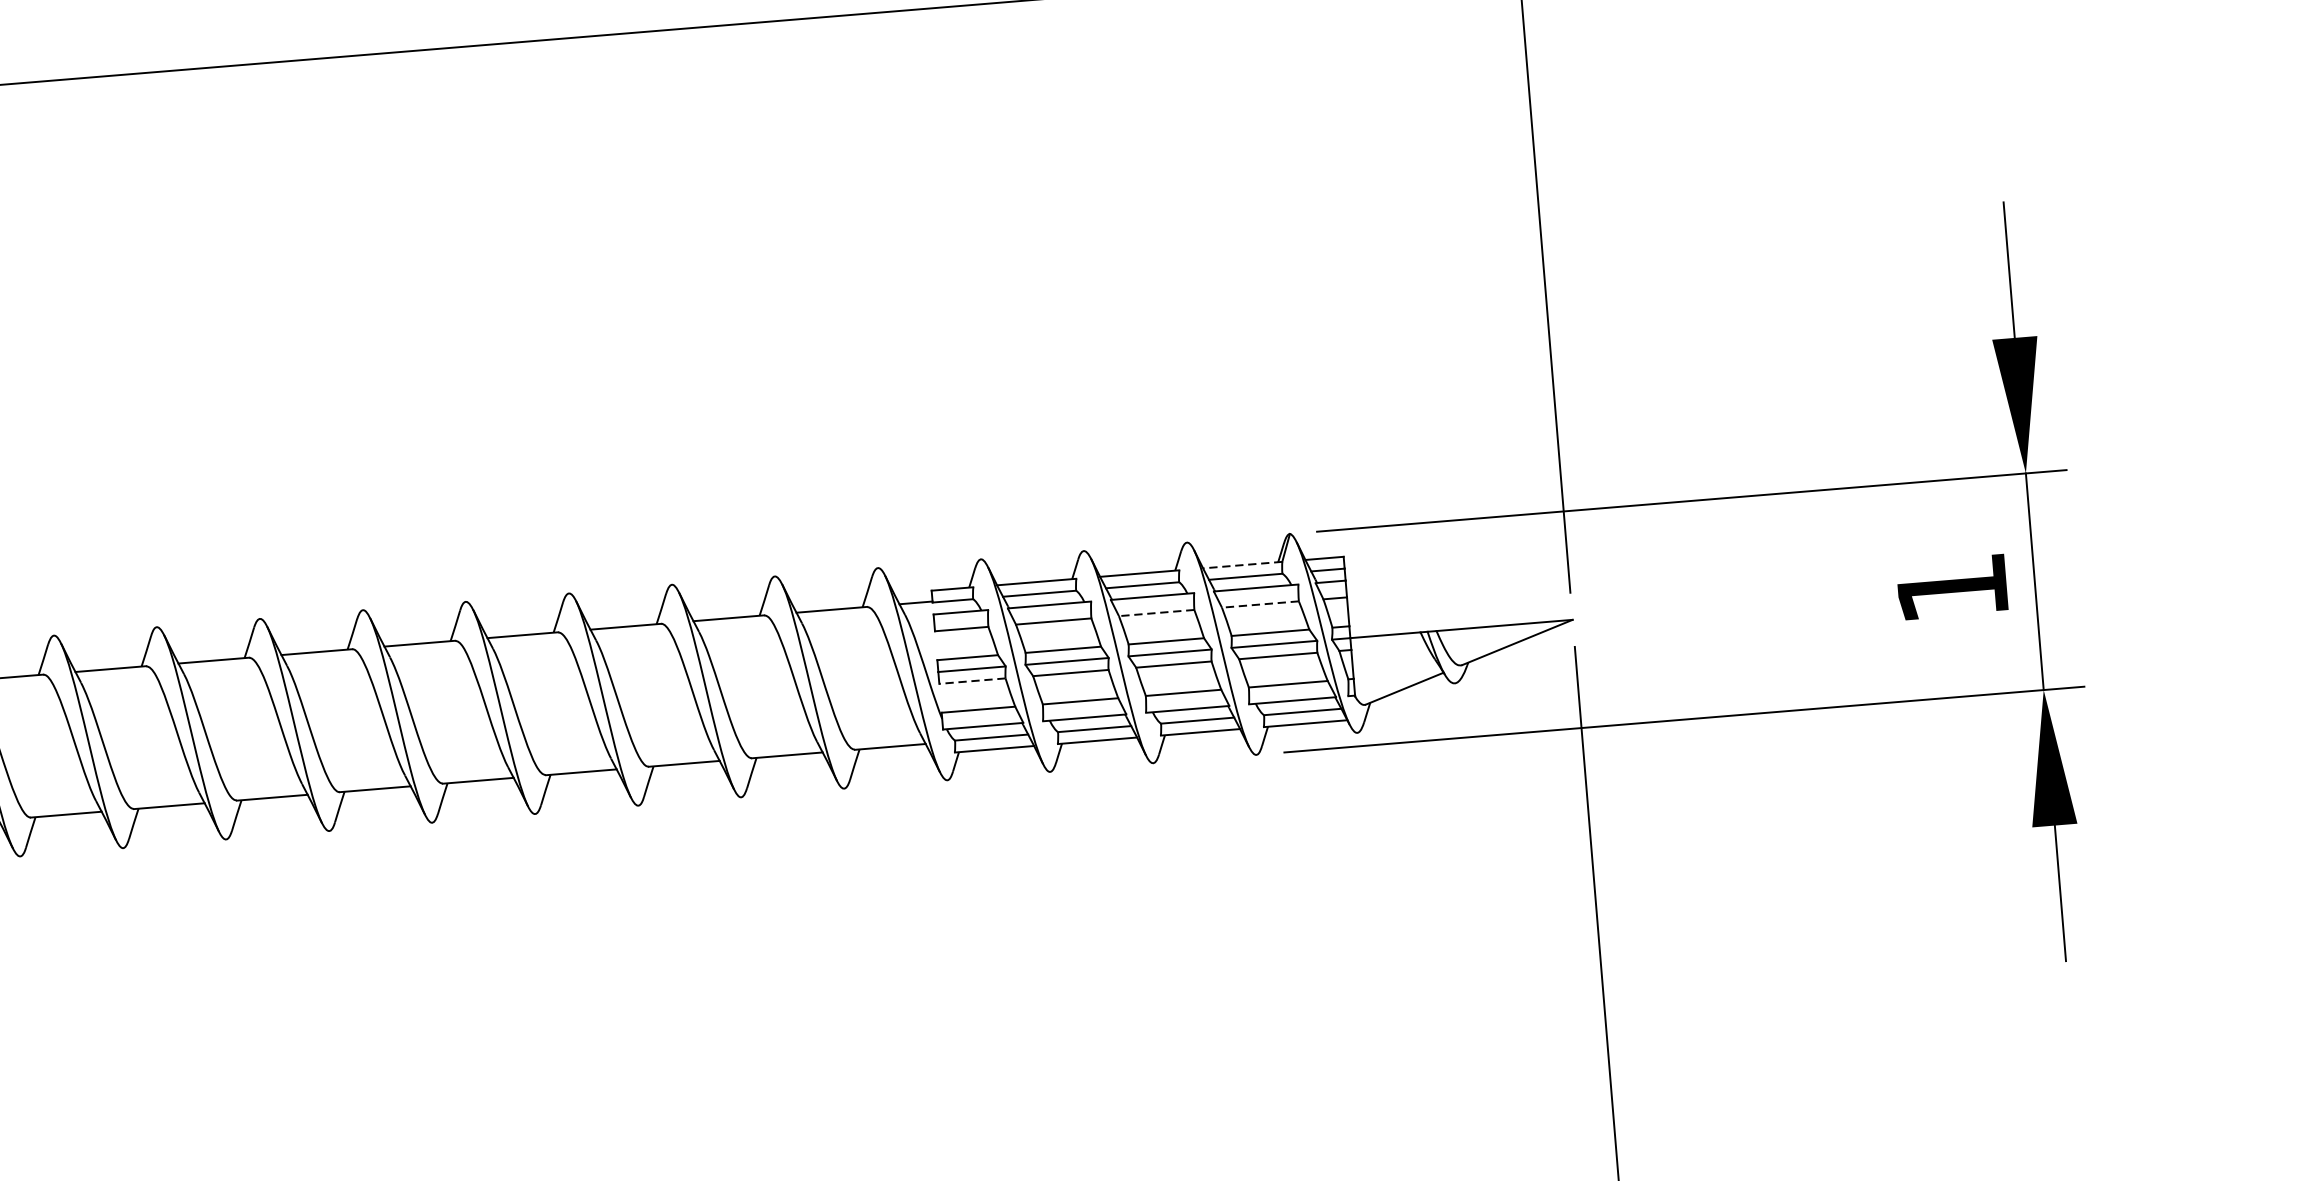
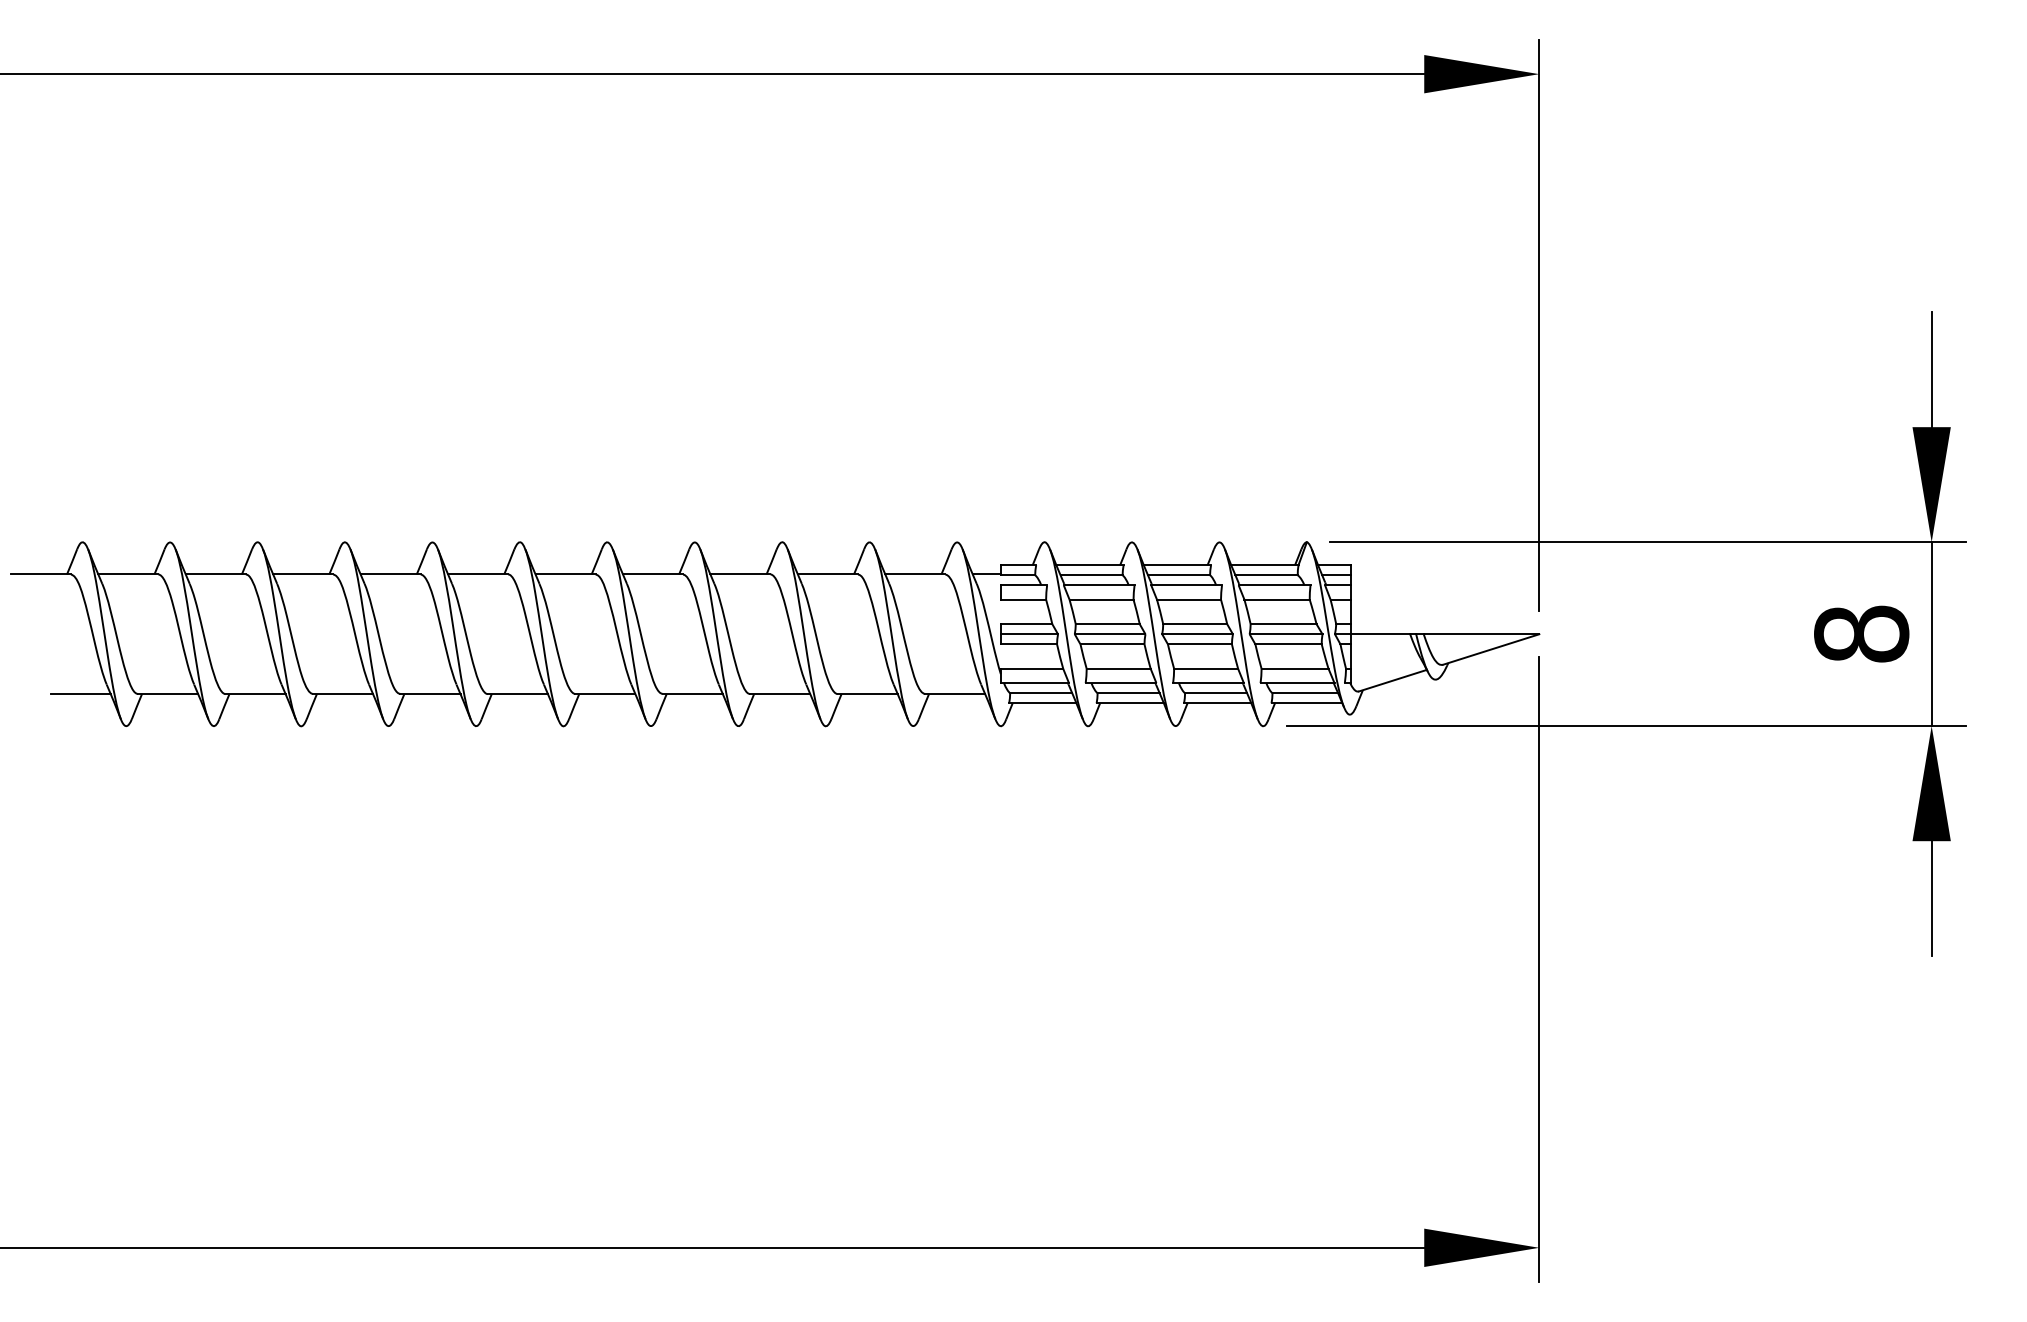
line: (1242, 565) -> (1264, 565), dashed -> solid
text: (1952, 587) -> (1861, 633), 1 -> 8
line: (1260, 604) -> (1277, 599), dashed -> solid
line: (1157, 612) -> (1189, 599), dashed -> solid
line: (971, 681) -> (1028, 644), dashed -> solid

